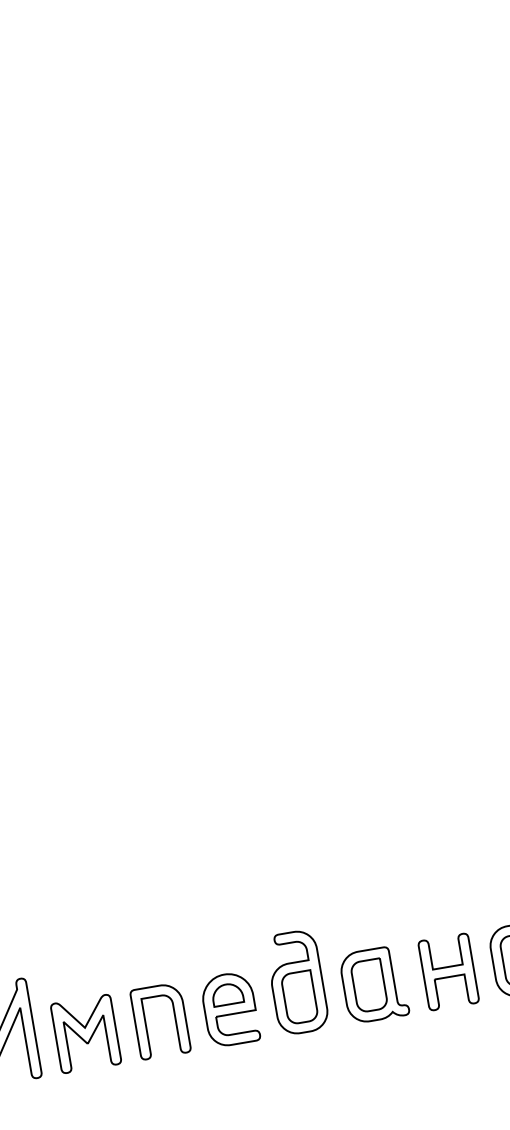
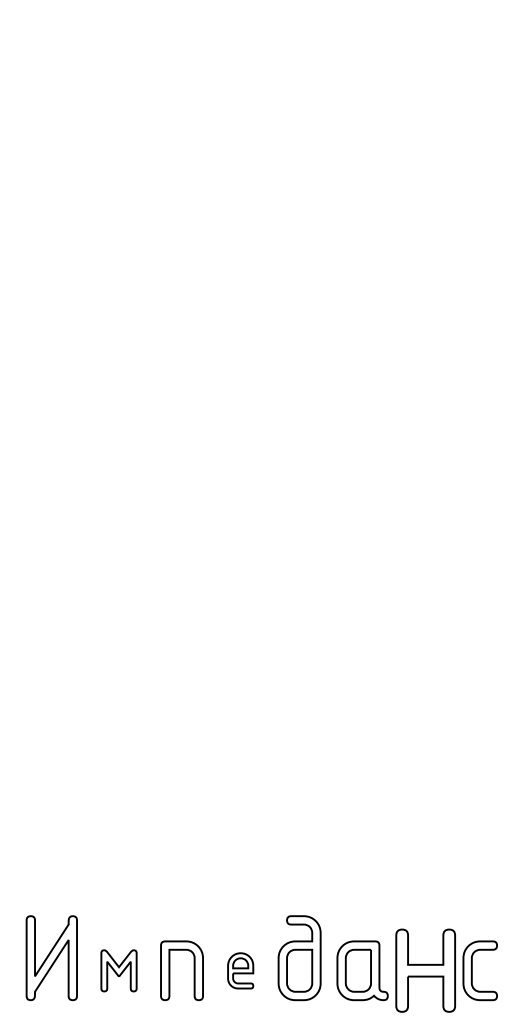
part: (448, 971) -> (425, 970), size x1.4
part: (229, 1009) -> (240, 970), size x0.6
part: (85, 1033) -> (118, 970), size x0.7

